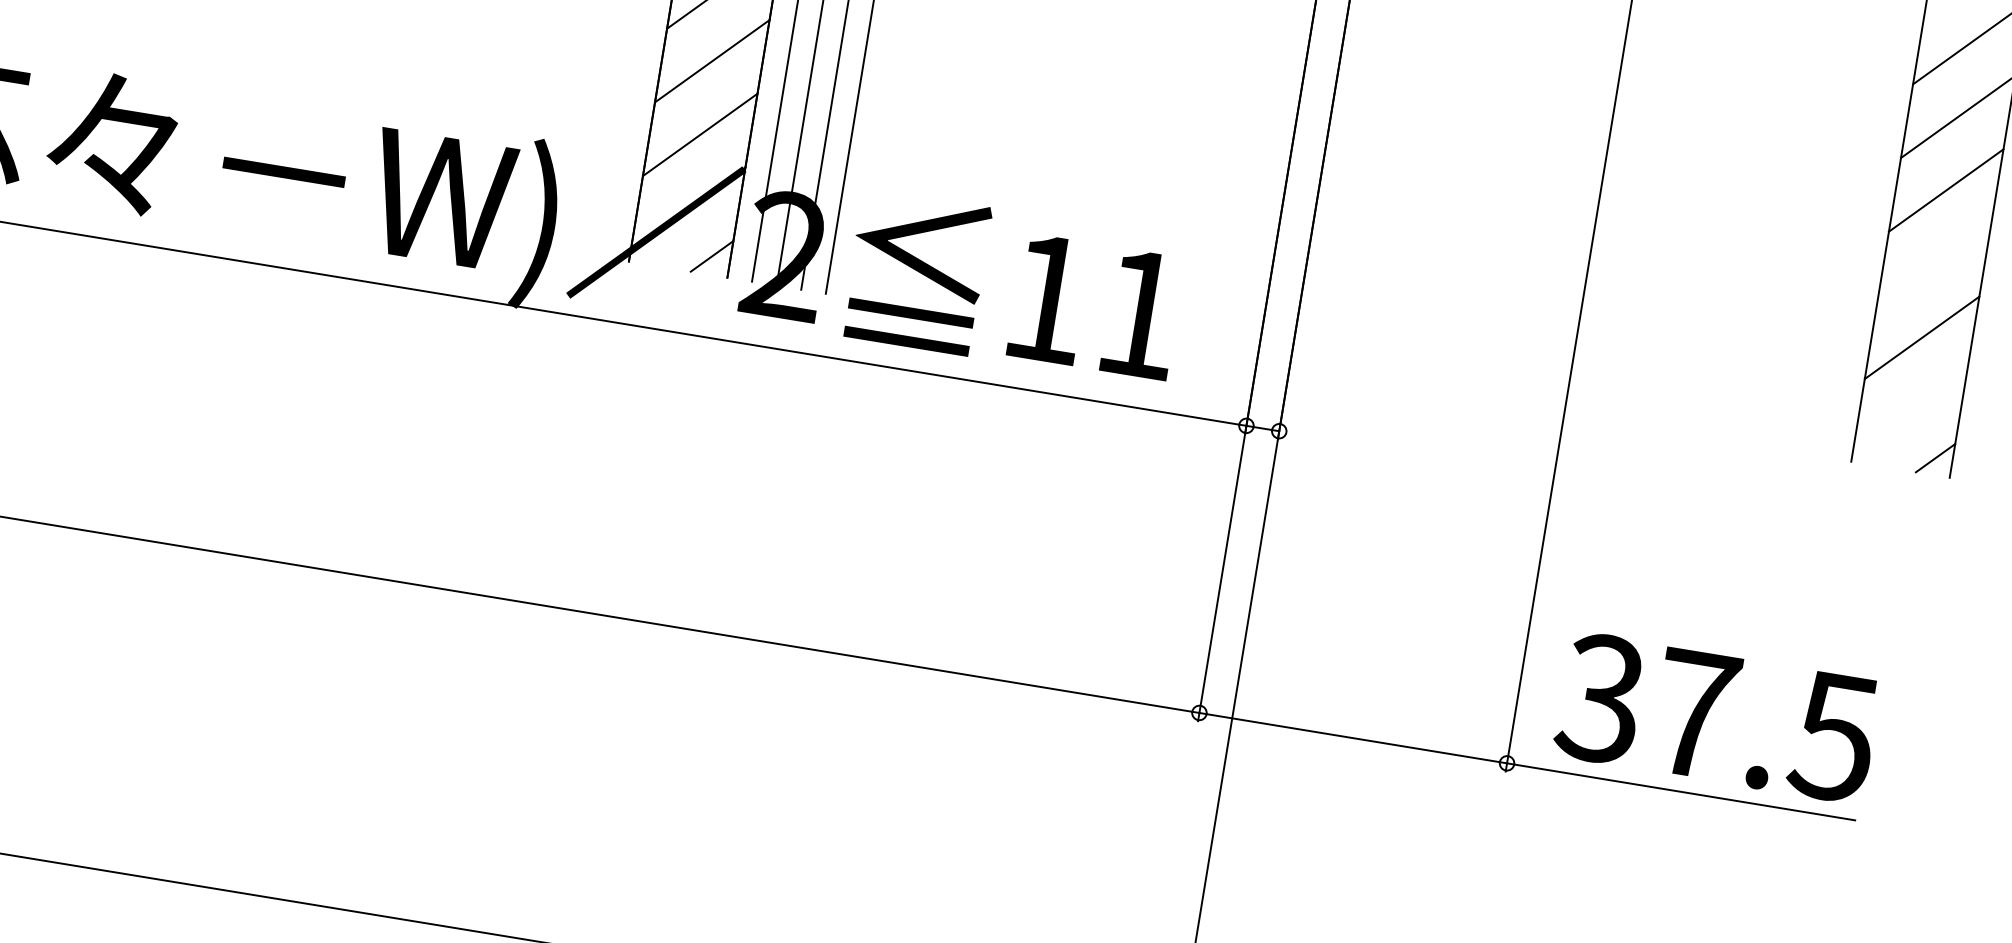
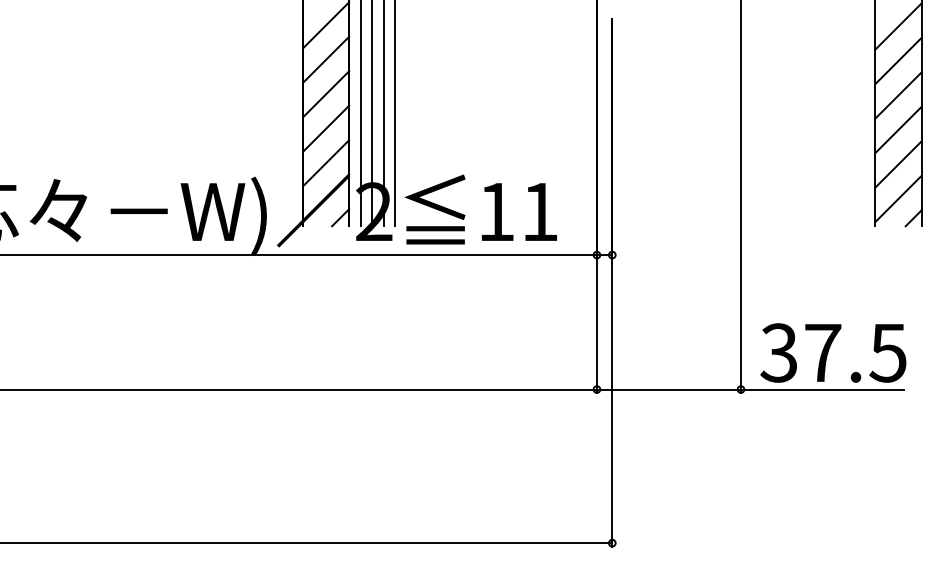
line: (1934, 263) -> (898, 129), added
line: (1910, 410) -> (898, 198), added

